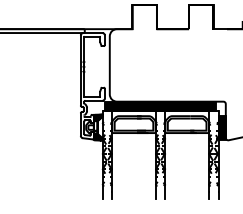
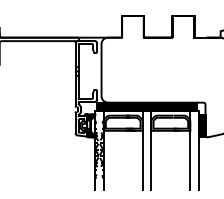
hatch: (159, 157) -> (146, 152), removed
hatch: (213, 157) -> (194, 152), removed

